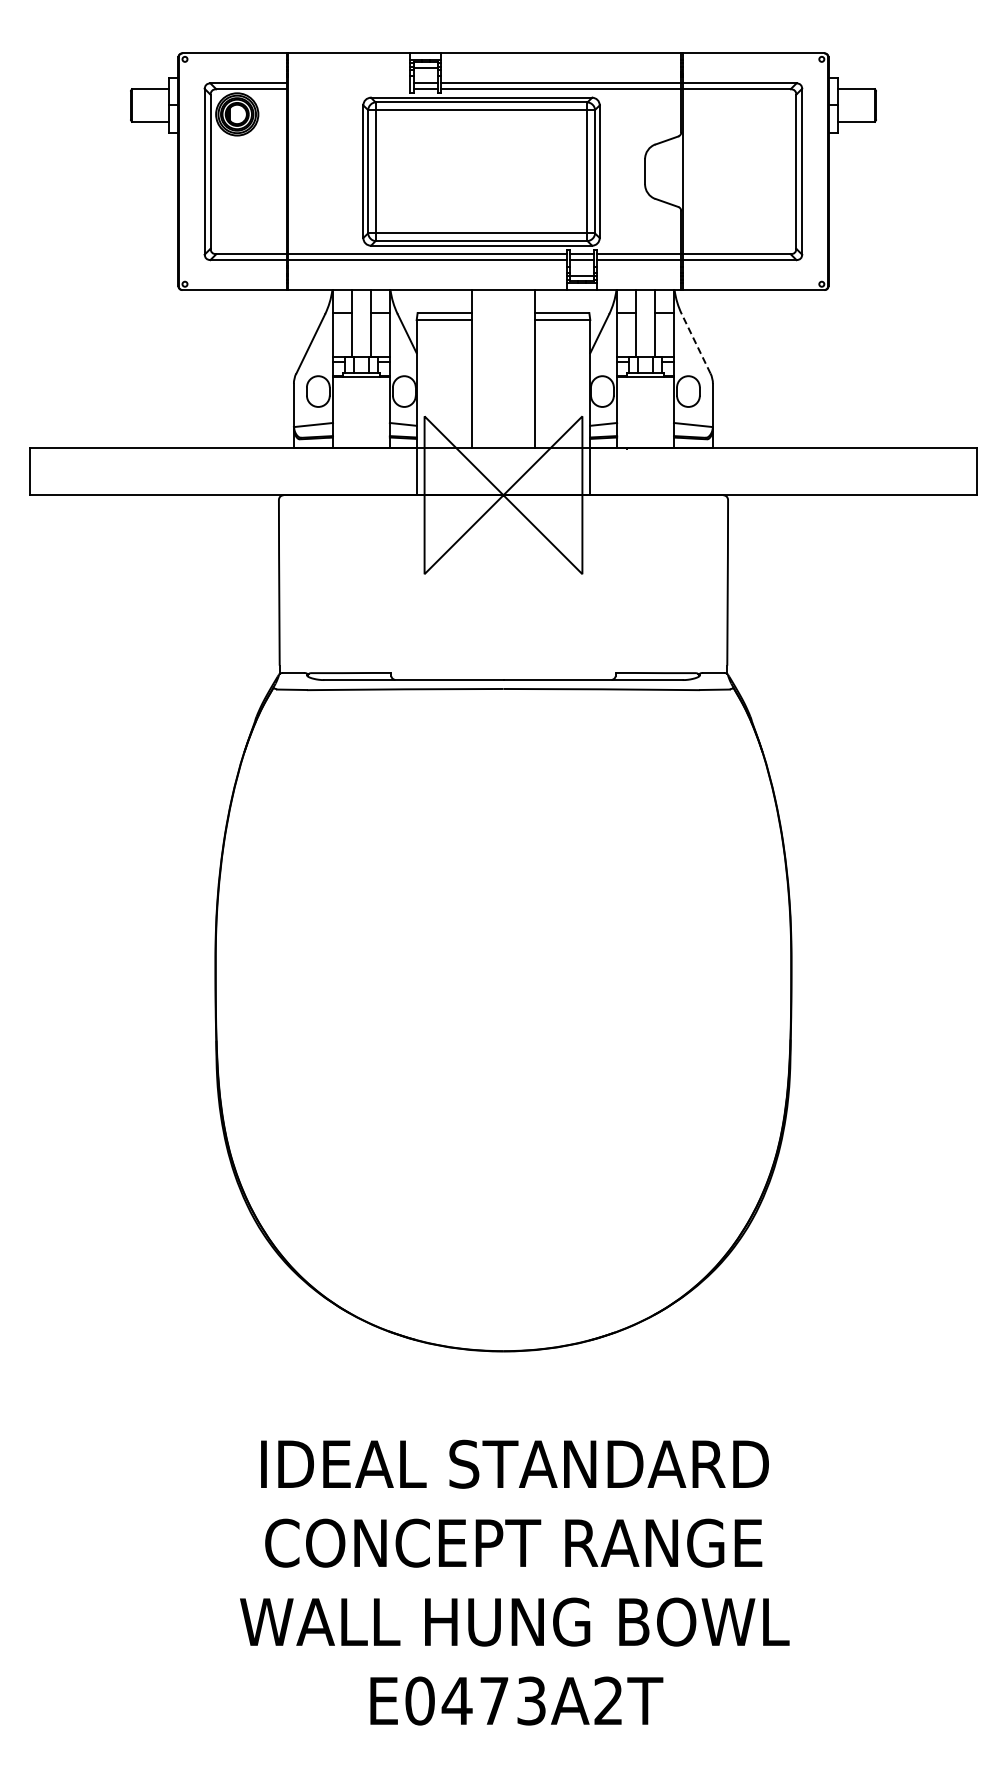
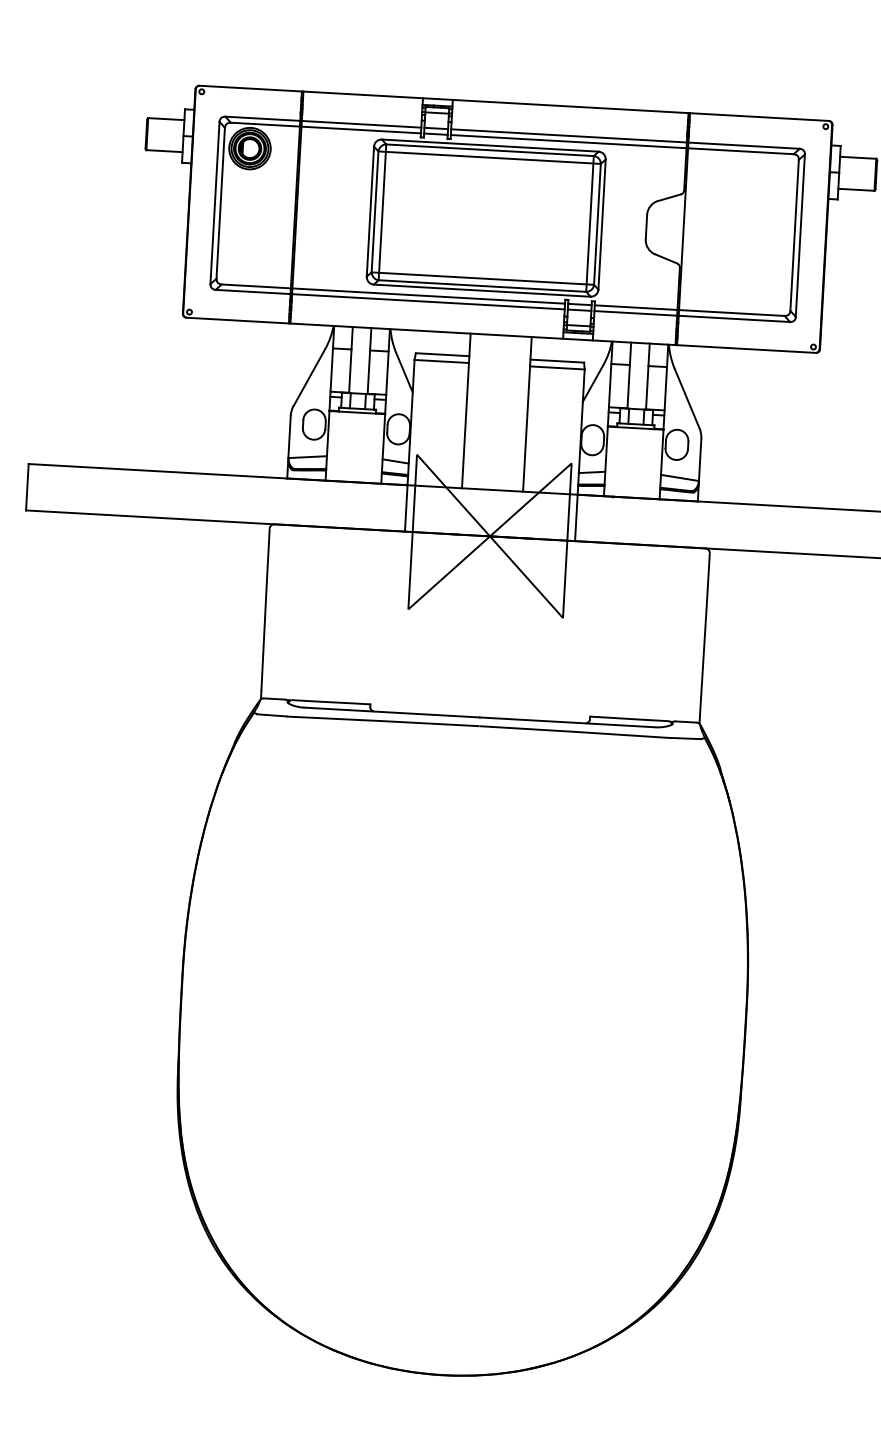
line: (349, 83) -> (361, 124), added
line: (349, 89) -> (361, 130), added
line: (696, 343) -> (687, 398), dashed -> solid

